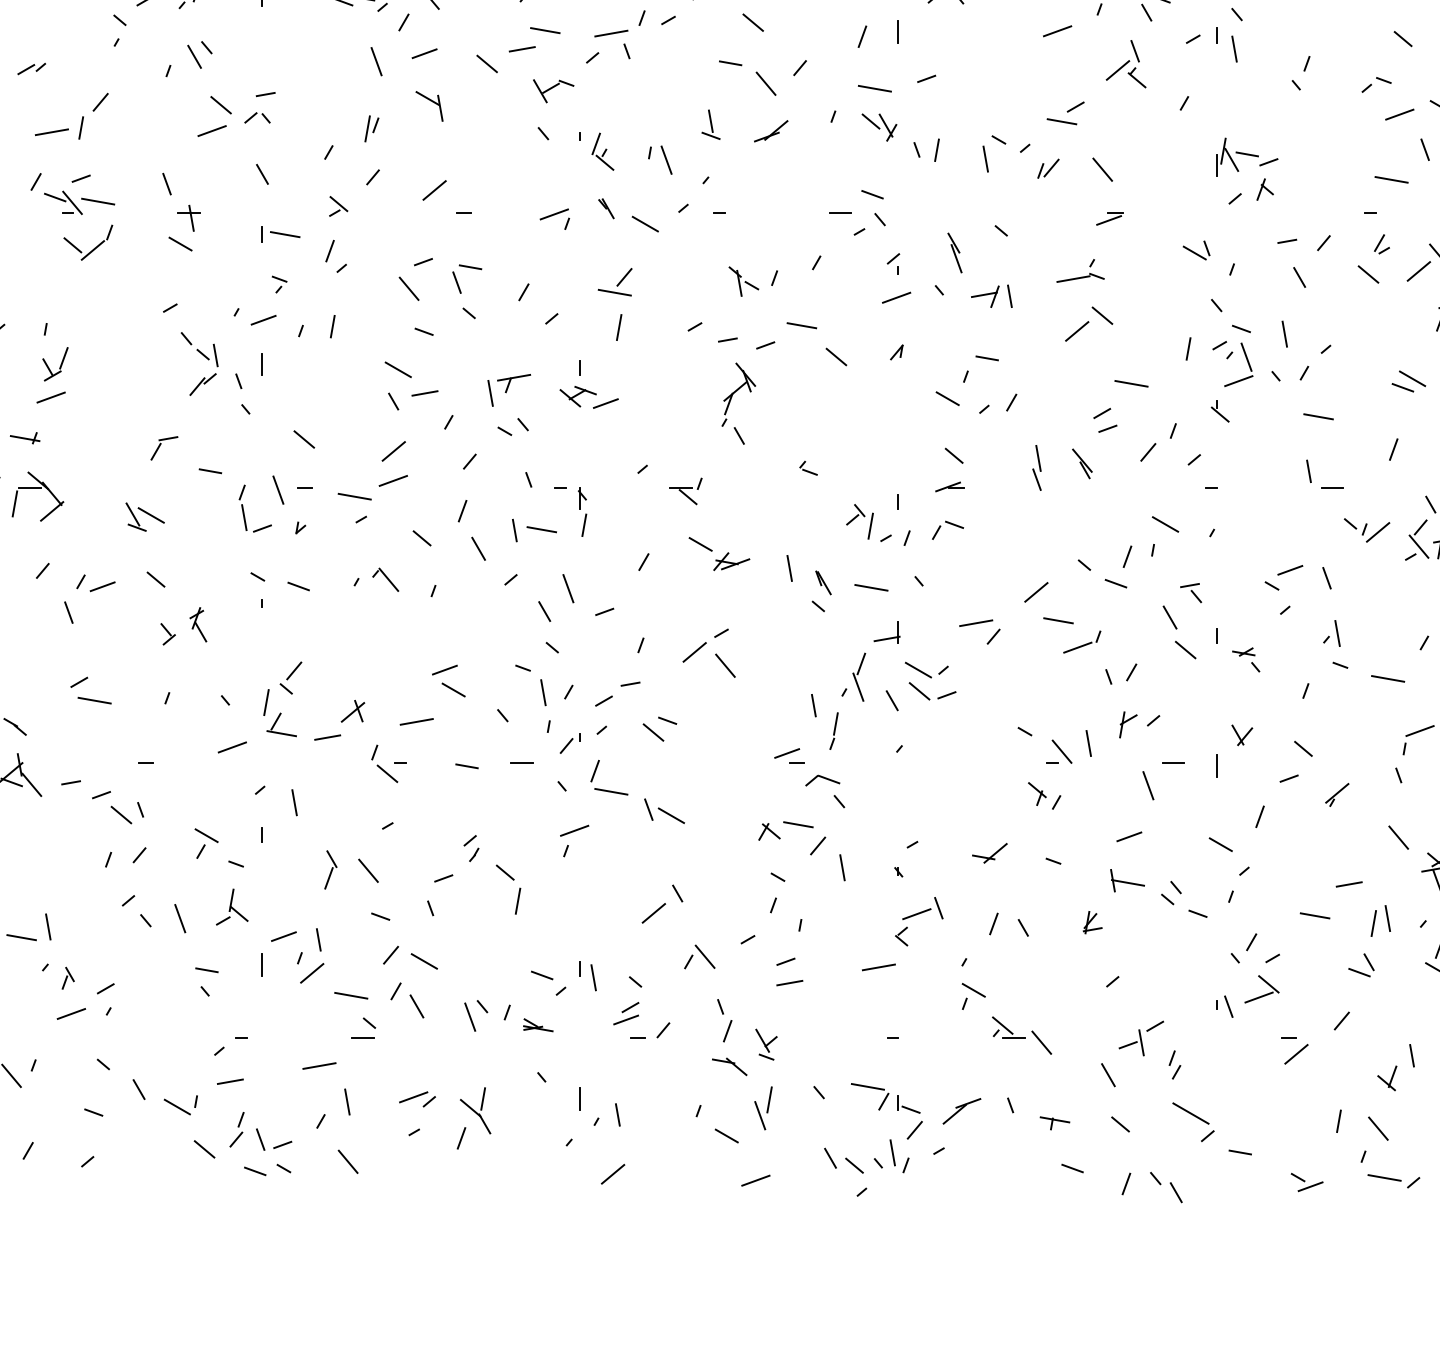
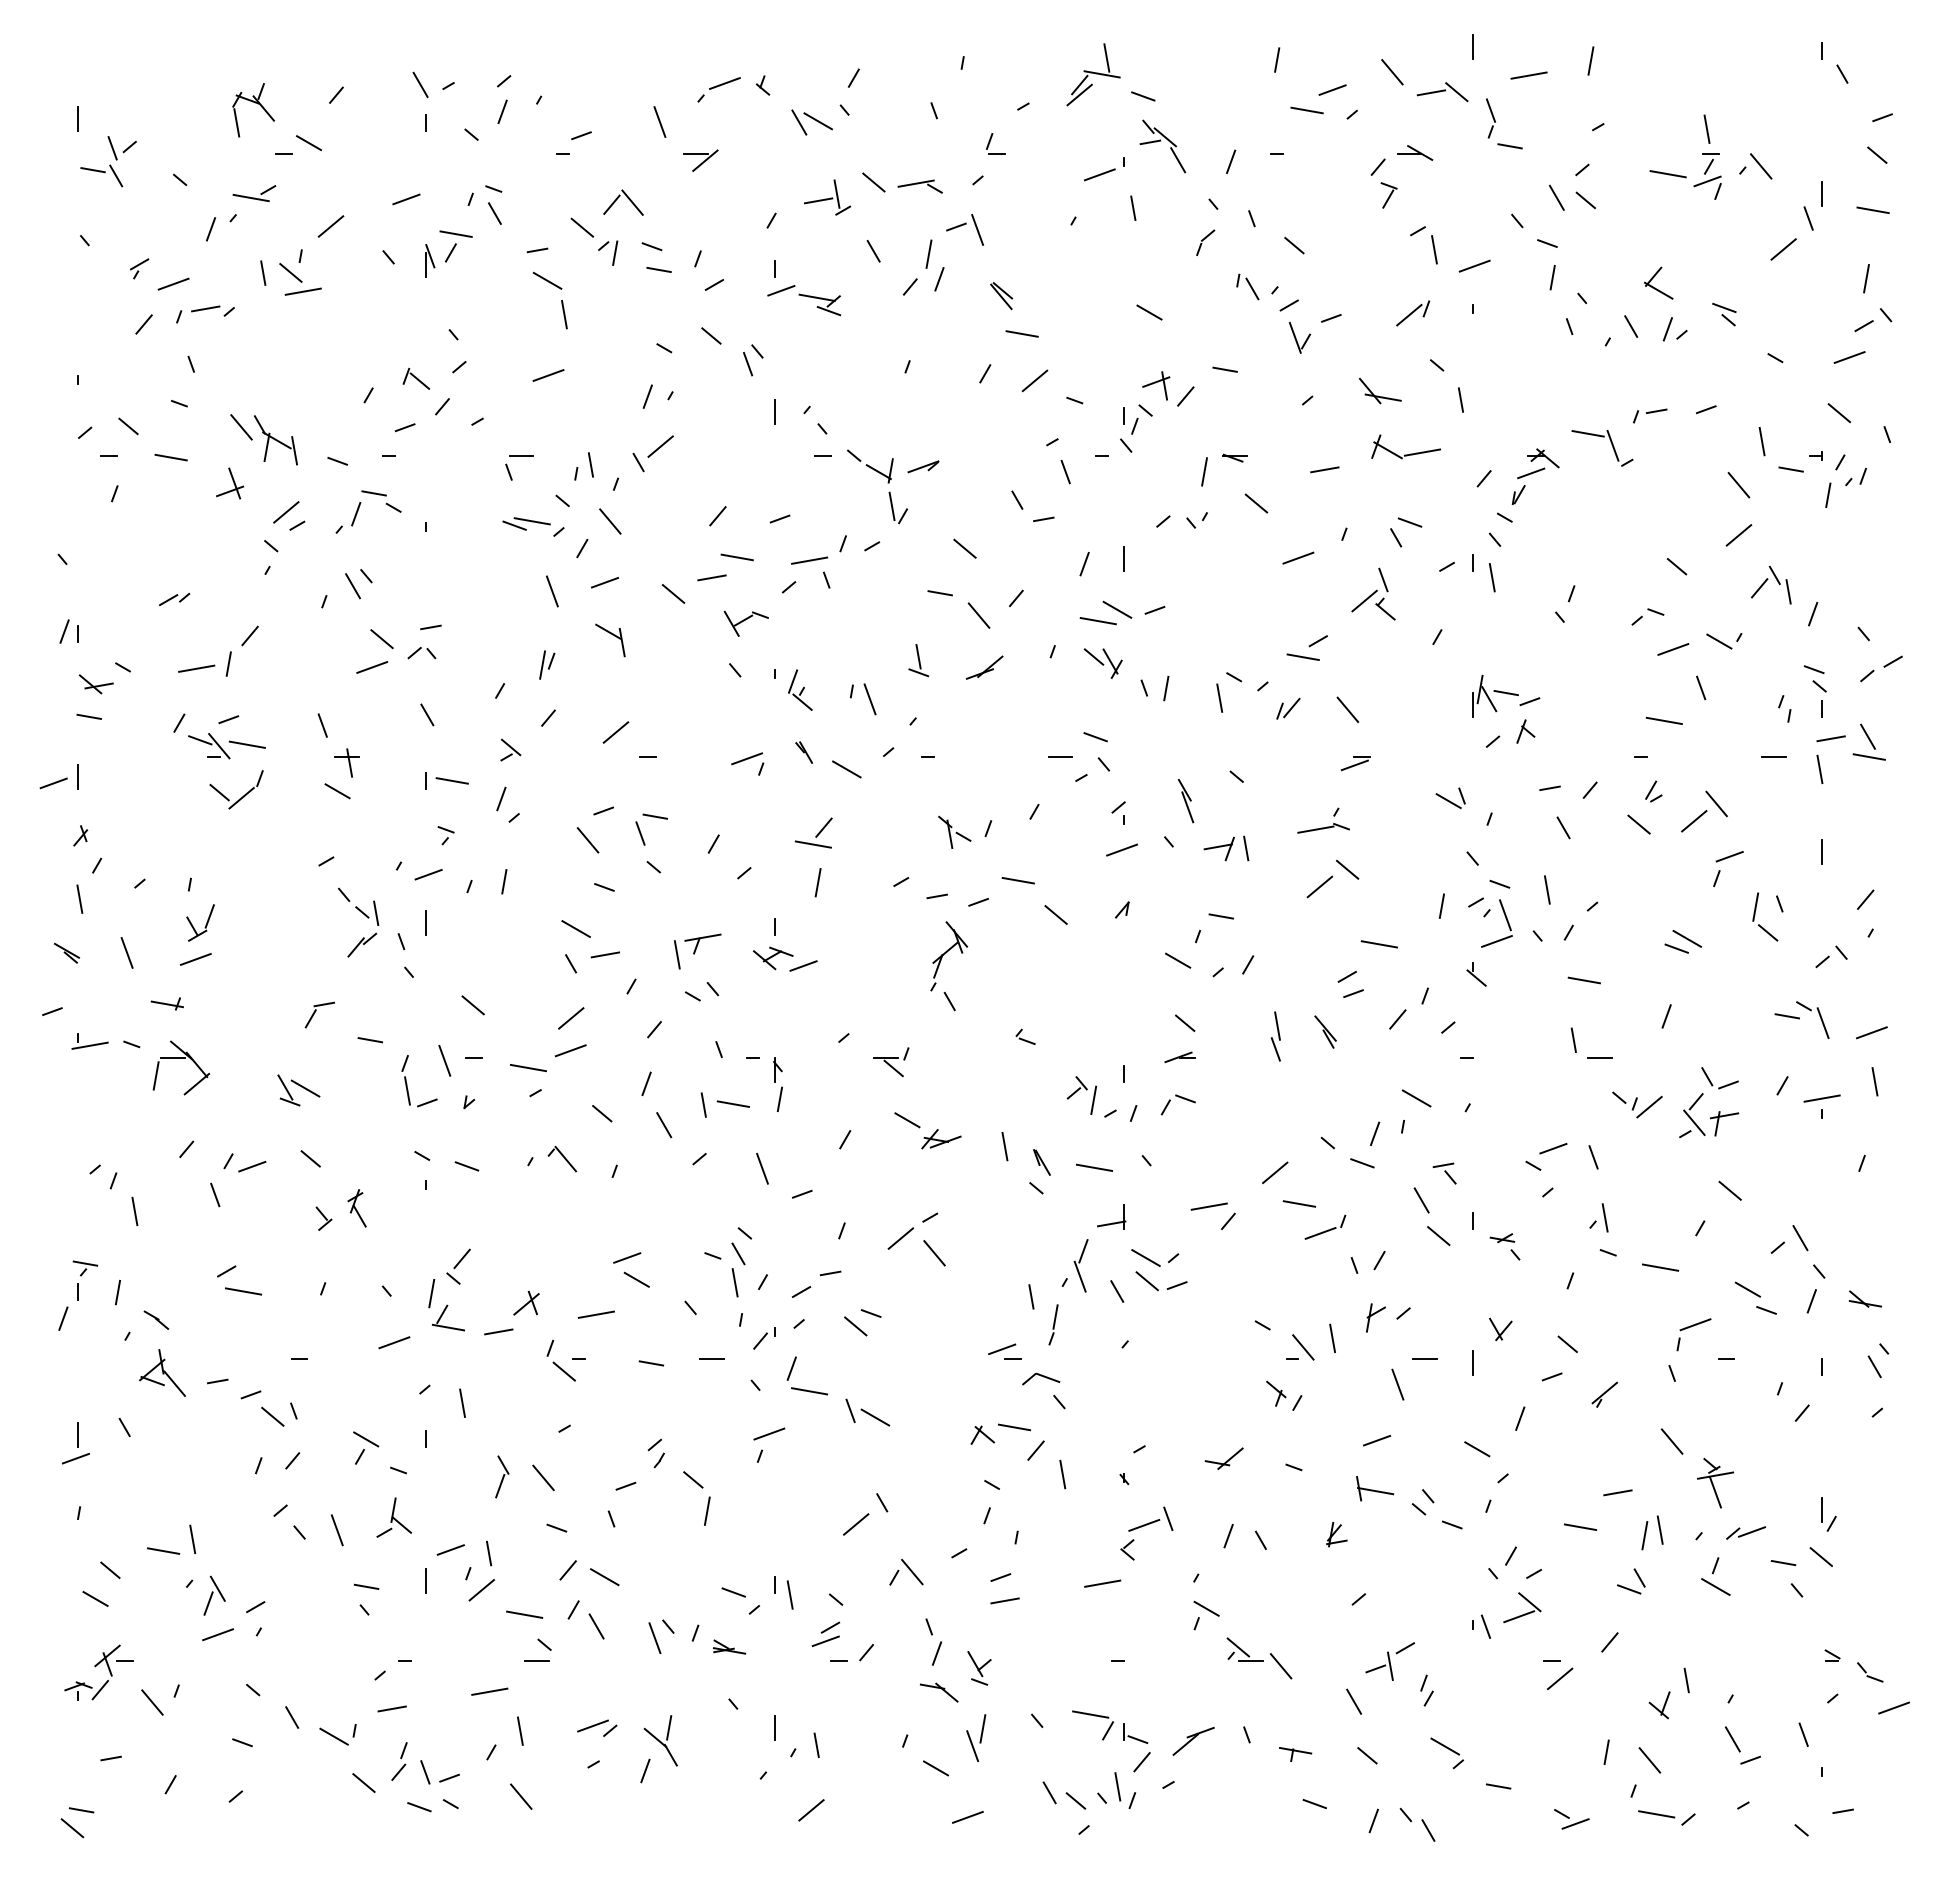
line: (892, 78) -> (1117, 609), added
line: (544, 611) -> (738, 1253), moved
part: (68, 978) -> (214, 1595), size x1.67
part: (1192, 1122) -> (1446, 1753), size x0.71

